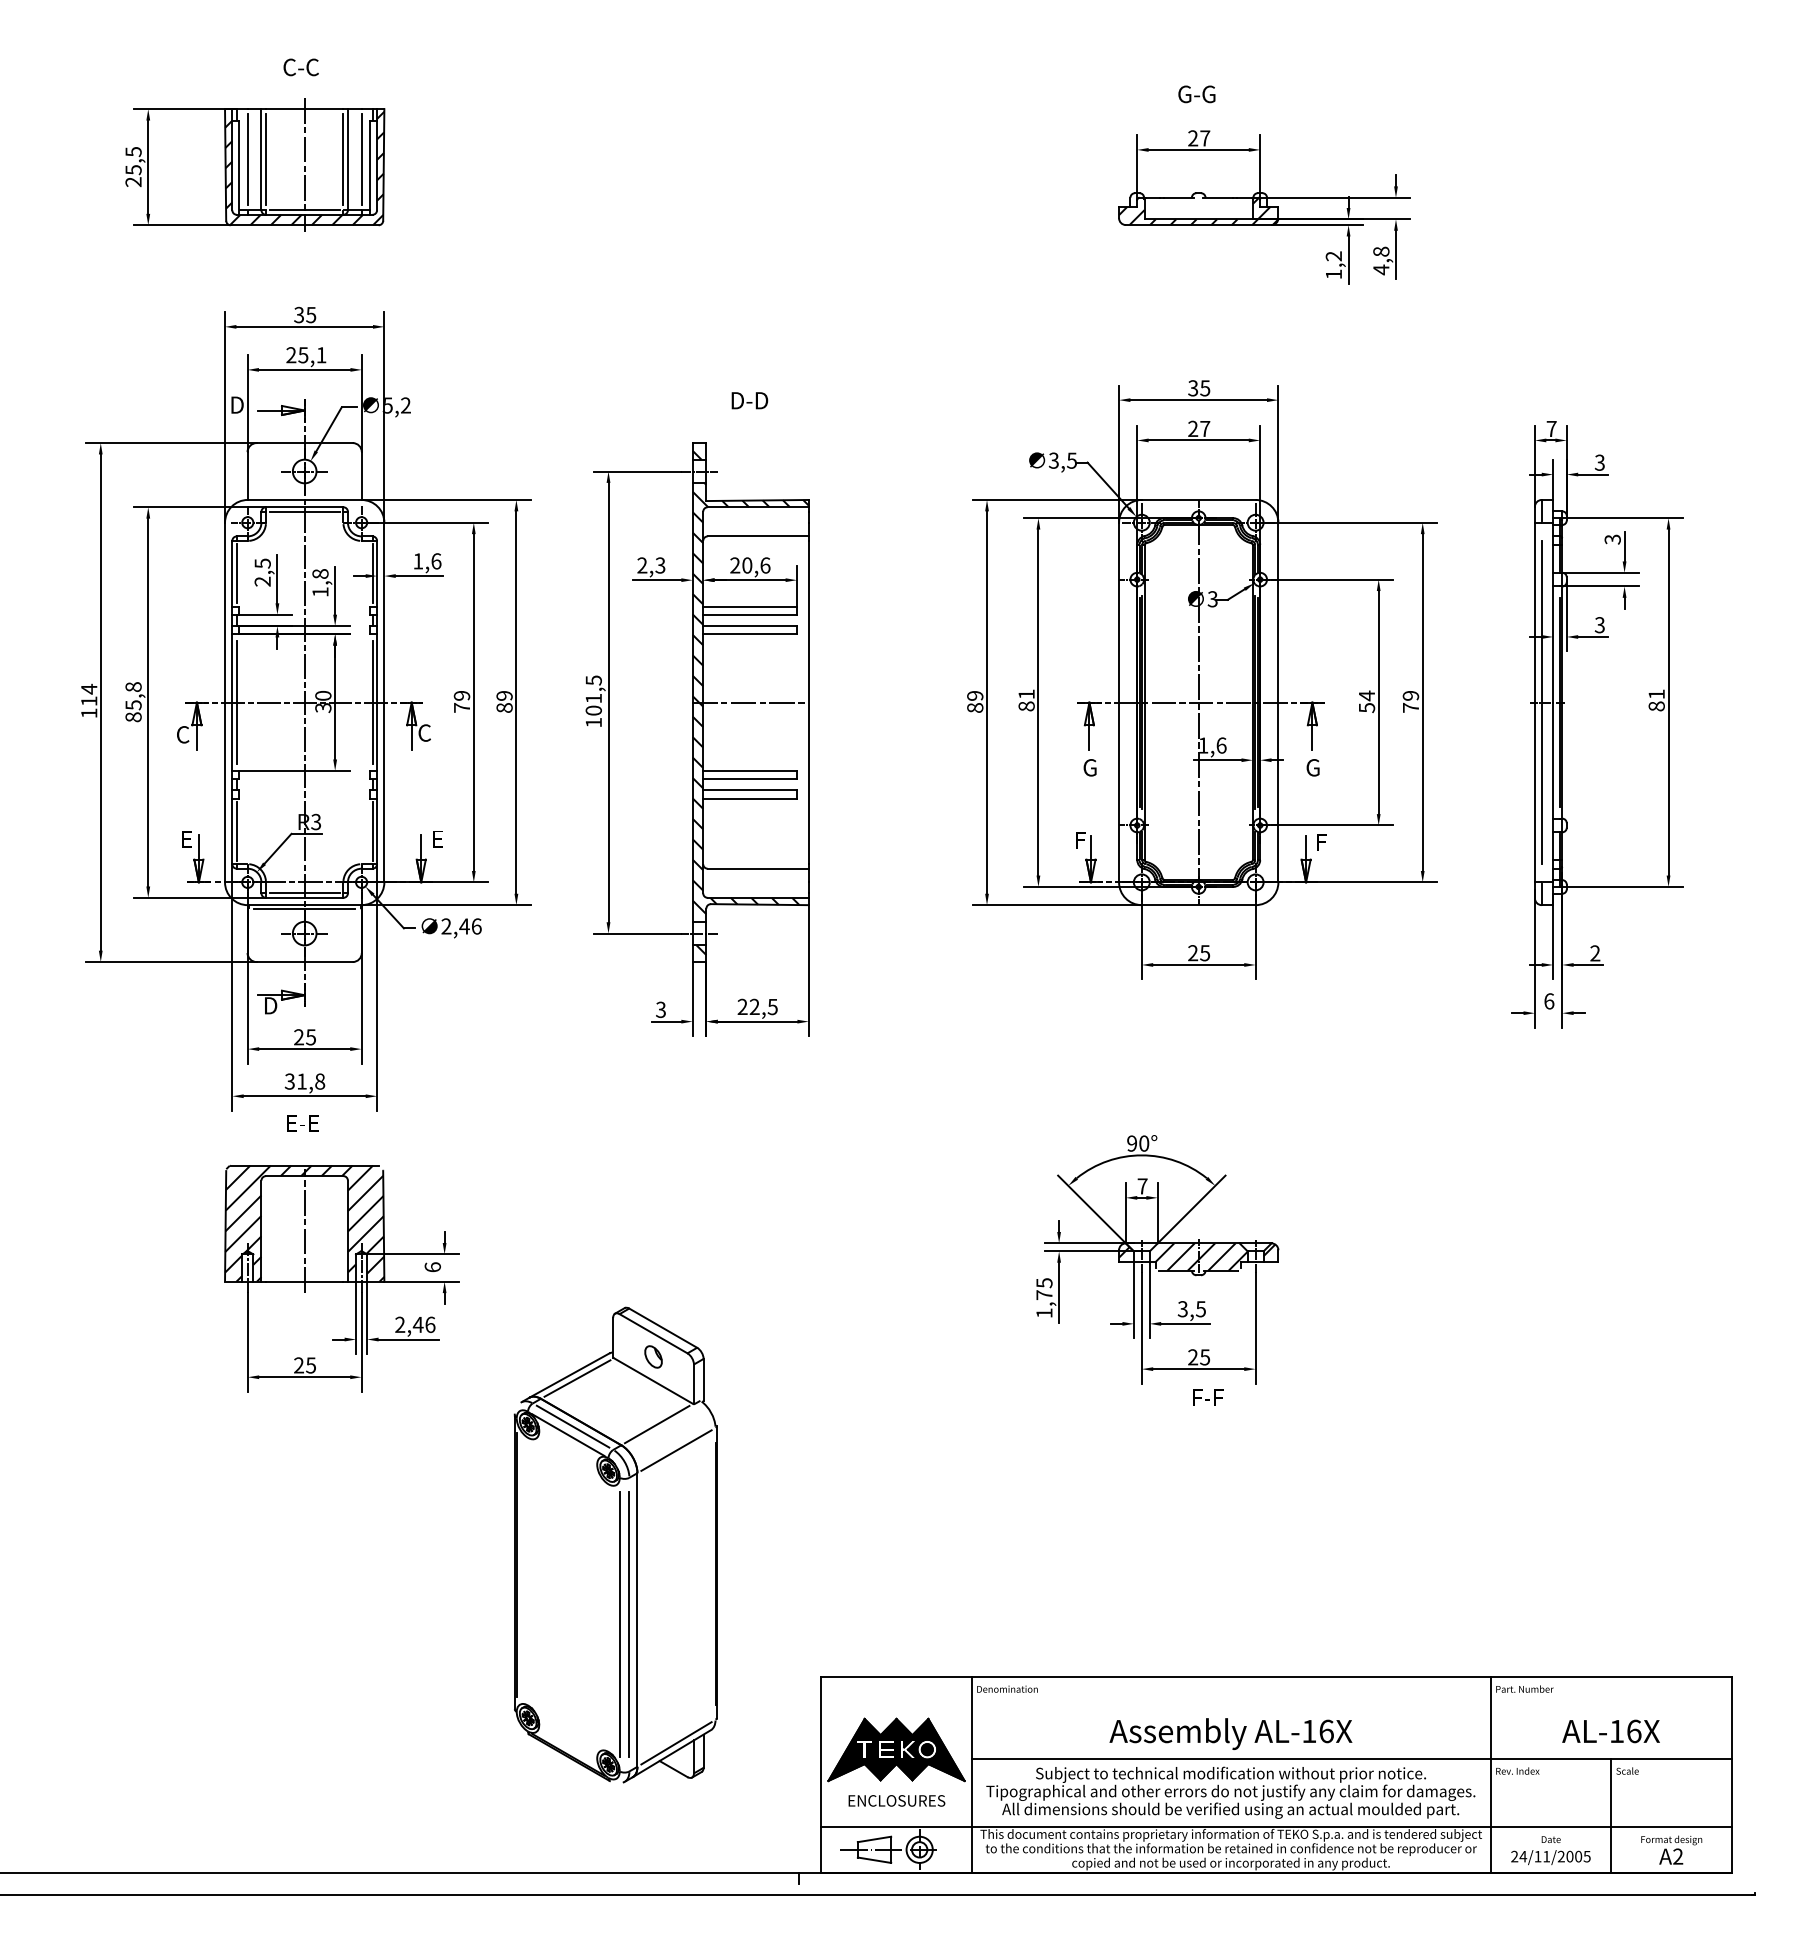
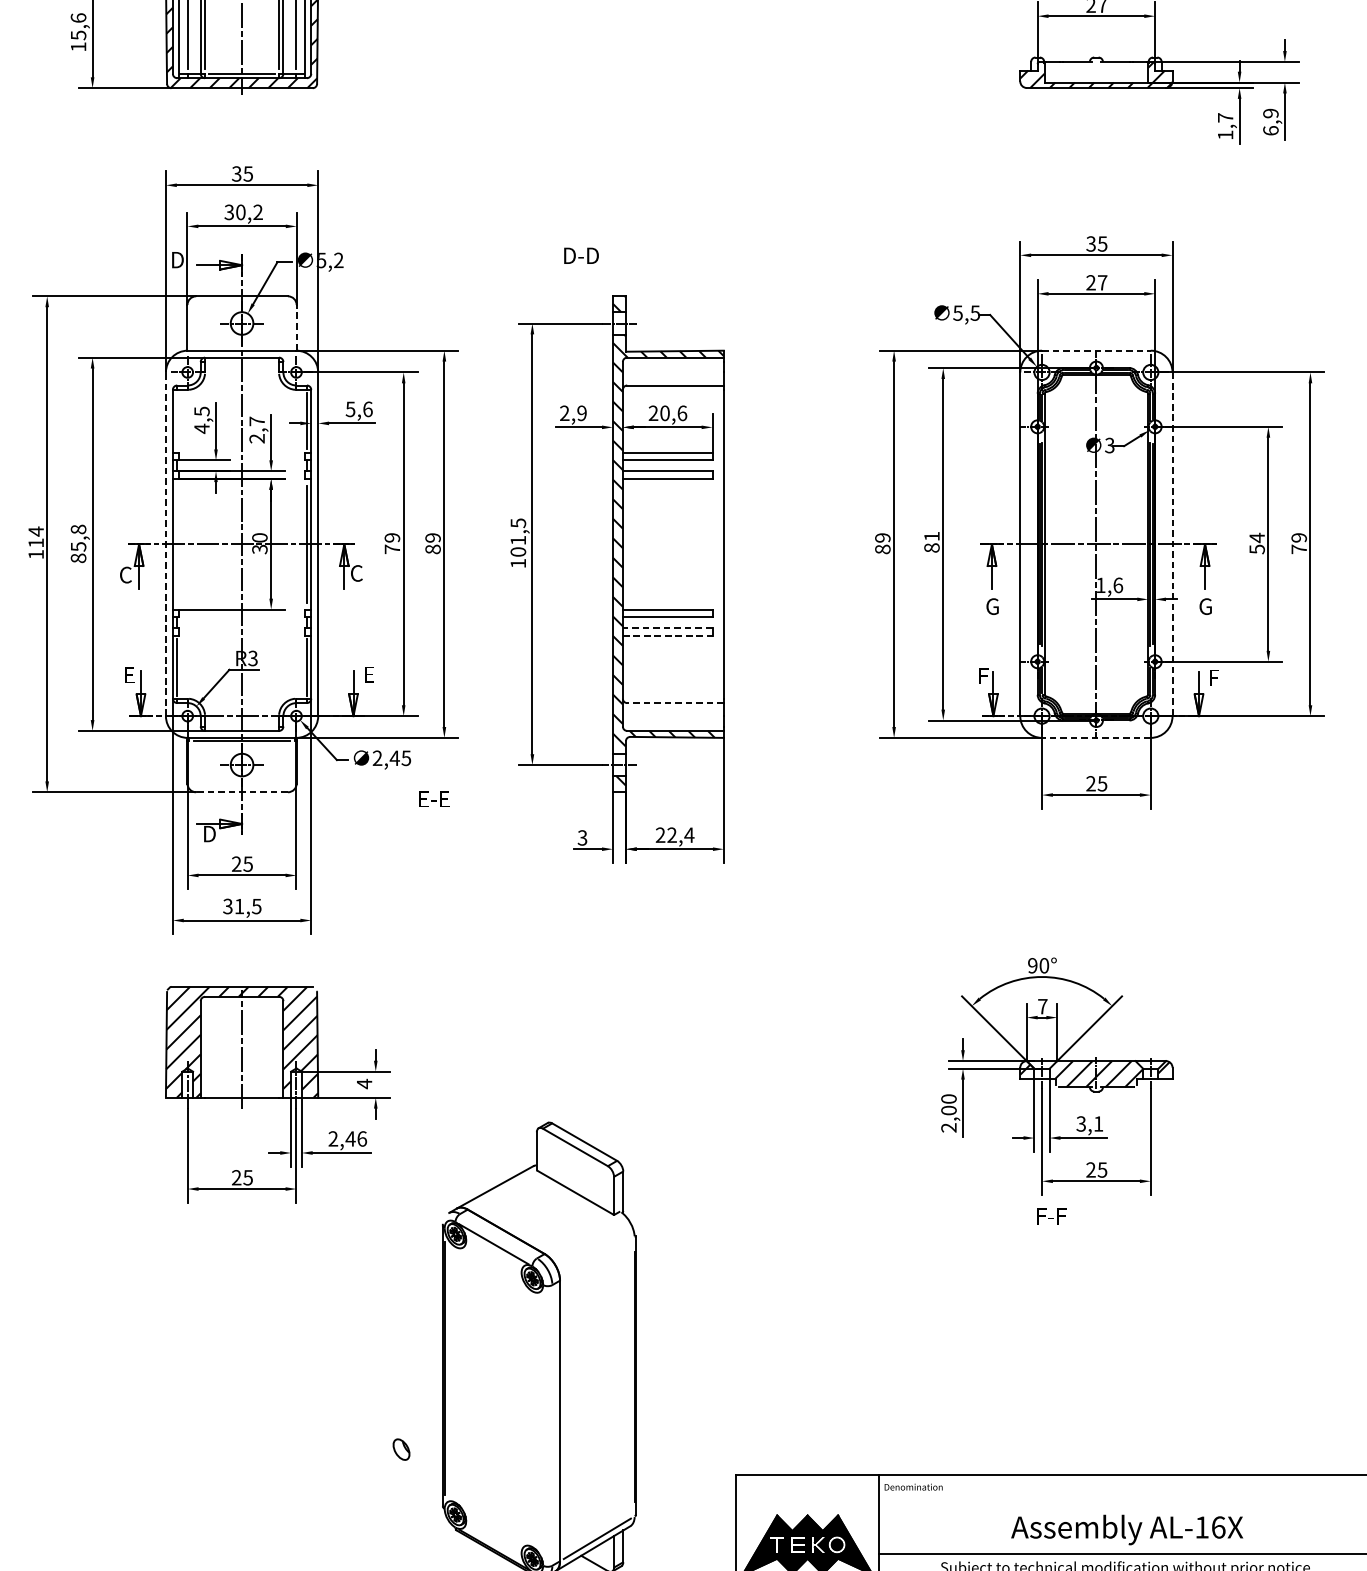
text: (133, 166) -> (78, 32), 25,5 -> 15,6
text: (1333, 256) -> (1225, 118), 1,2 -> 1,7
text: (1381, 260) -> (1271, 121), 4,8 -> 6,9
text: (306, 355) -> (243, 212), 25,1 -> 30,2
text: (749, 400) -> (581, 255), moved
text: (1053, 460) -> (957, 312), 3,5 -> 5,5
line: (361, 476) -> (296, 328), solid -> dashed
line: (1198, 499) -> (1096, 350), solid -> dashed
line: (304, 511) -> (241, 361), removed
text: (418, 561) -> (350, 409), 1,6 -> 5,6
text: (660, 565) -> (582, 413), 2,3 -> 2,9
line: (236, 573) -> (176, 420), removed
text: (262, 581) -> (201, 428), 2,5 -> 4,5
text: (320, 583) -> (257, 430), 1,8 -> 2,7
line: (225, 702) -> (166, 544), solid -> dashed
line: (236, 702) -> (176, 544), removed
line: (749, 702) -> (667, 544), removed
line: (1278, 702) -> (1172, 544), solid -> dashed
line: (750, 790) -> (668, 628), solid -> dashed
line: (750, 798) -> (668, 635), solid -> dashed
line: (758, 868) -> (675, 702), solid -> dashed
line: (304, 893) -> (241, 726), removed
line: (1198, 905) -> (1096, 738), solid -> dashed
text: (476, 926) -> (406, 758), 2,46 -> 2,45
line: (304, 962) -> (241, 792), solid -> dashed
text: (772, 1007) -> (689, 835), 22,5 -> 22,4
text: (320, 1081) -> (257, 906), 31,8 -> 31,5
text: (302, 1123) -> (433, 799), moved
text: (432, 1267) -> (364, 1084), 6 -> 4
text: (1044, 1298) -> (949, 1113), 1,75 -> 2,00
text: (1200, 1309) -> (1098, 1124), 3,5 -> 3,1
part: (653, 1356) -> (401, 1449), moved
line: (577, 1378) -> (502, 1190), removed
text: (1208, 1397) -> (1052, 1216), moved
line: (656, 1424) -> (578, 1234), removed
line: (572, 1426) -> (497, 1236), removed
line: (676, 1450) -> (597, 1259), removed
line: (619, 1624) -> (542, 1425), removed
line: (629, 1624) -> (552, 1425), removed

